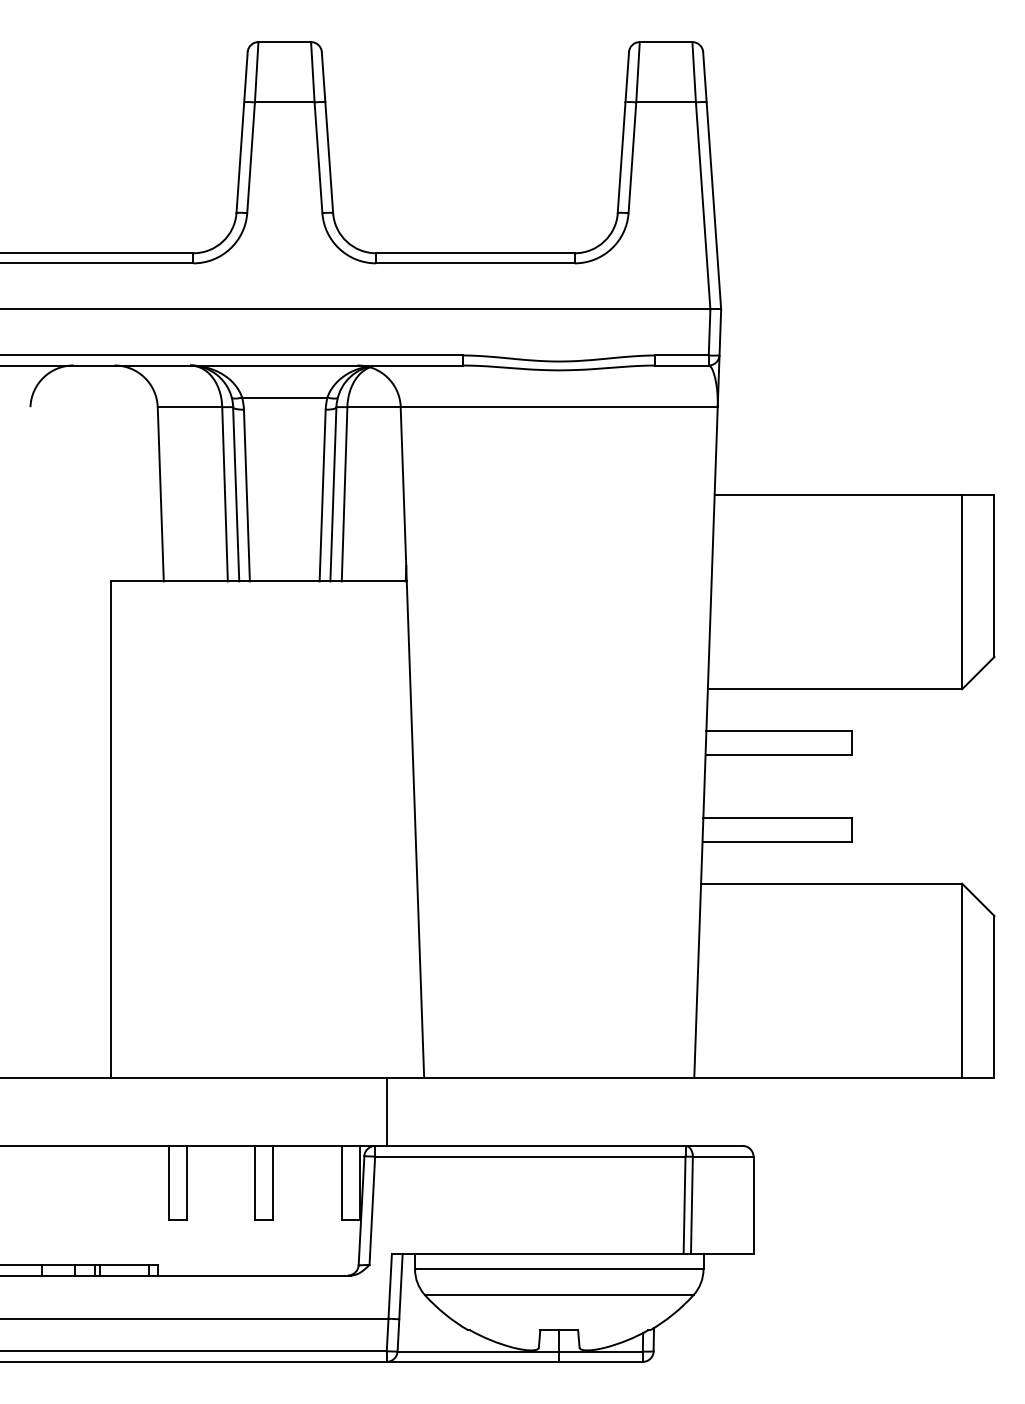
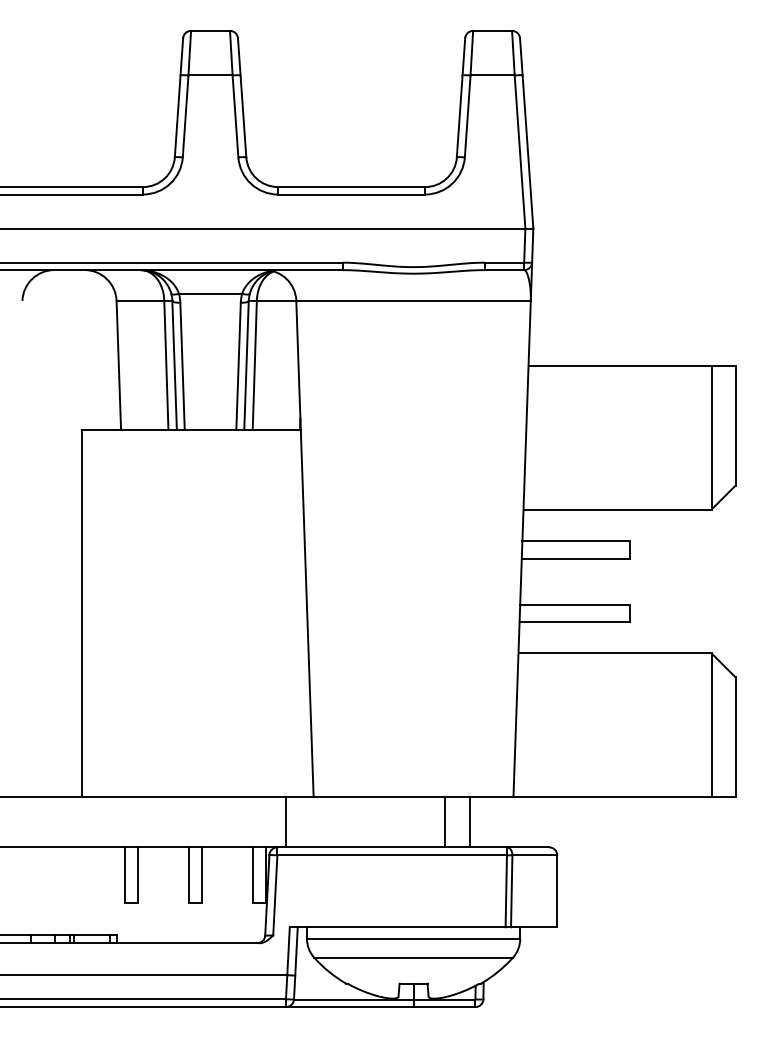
line: (602, 1112) -> (445, 822), added
line: (634, 1112) -> (469, 822), added

